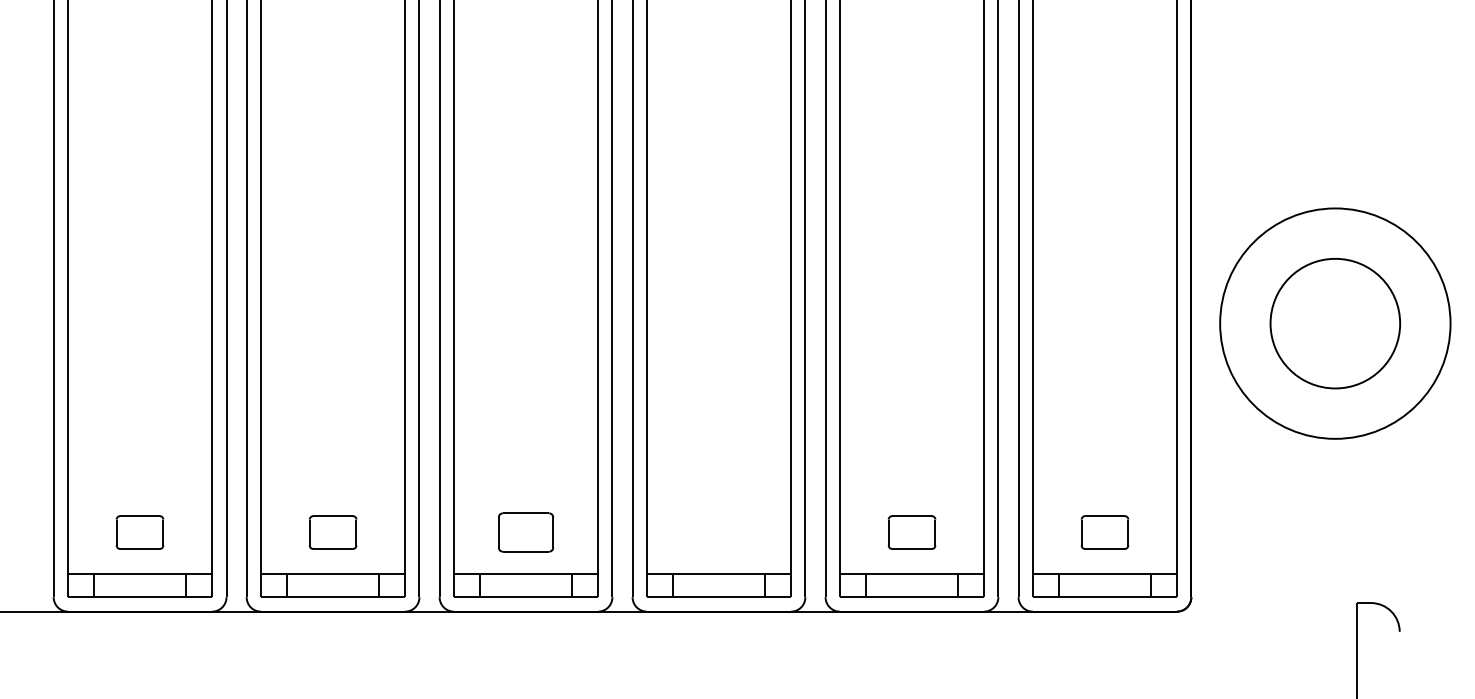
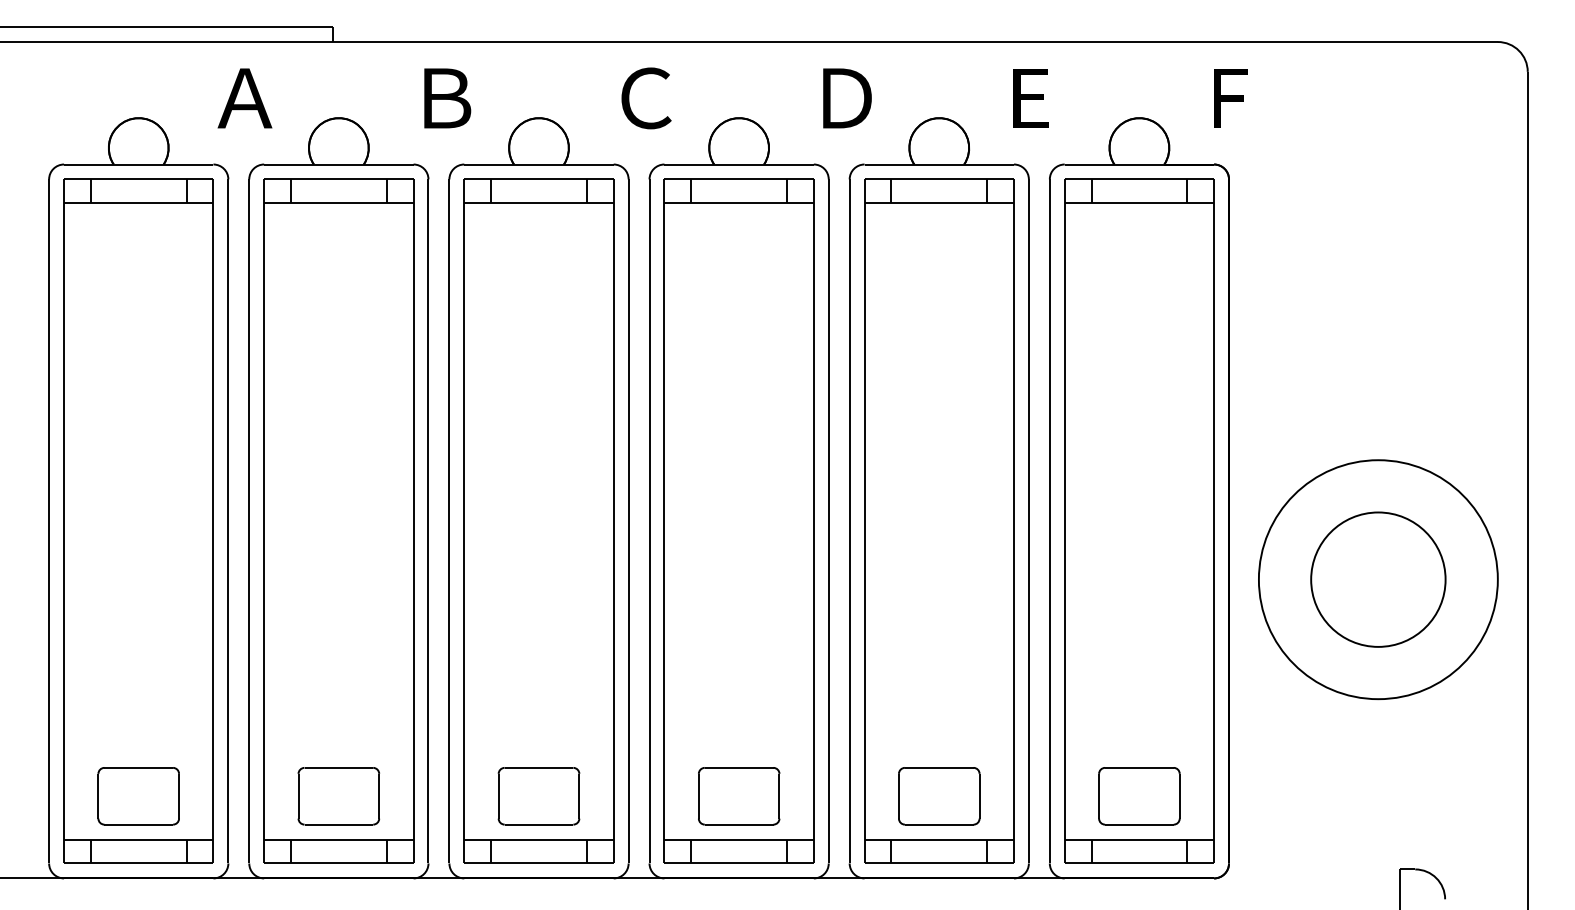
part: (139, 532) -> (138, 796), size x1.67
part: (332, 532) -> (338, 796), size x1.67
part: (525, 532) -> (538, 796), size x1.43
part: (719, 532) -> (739, 796), added
part: (912, 532) -> (939, 796), size x1.67
part: (1105, 532) -> (1139, 796), size x1.67

